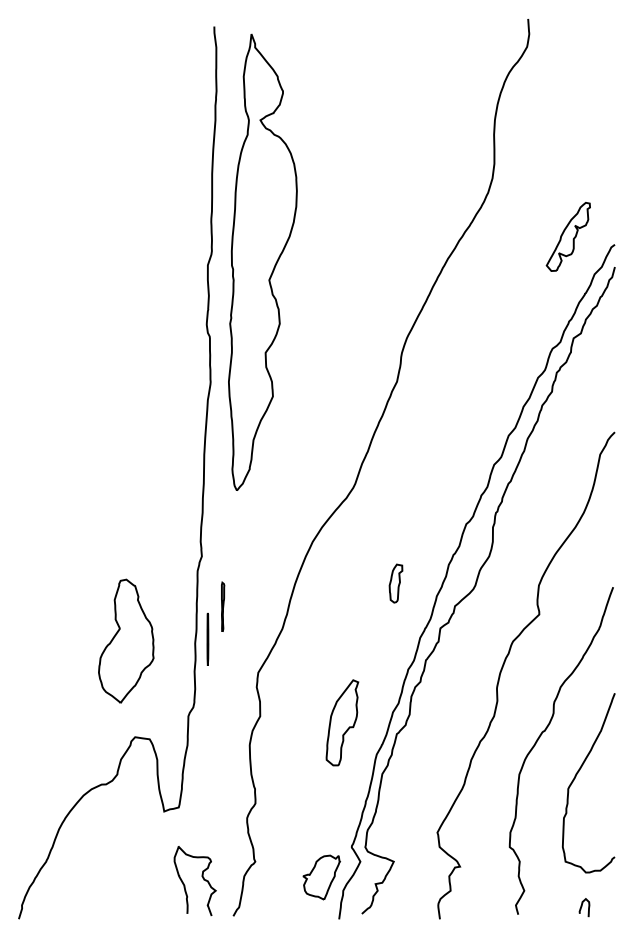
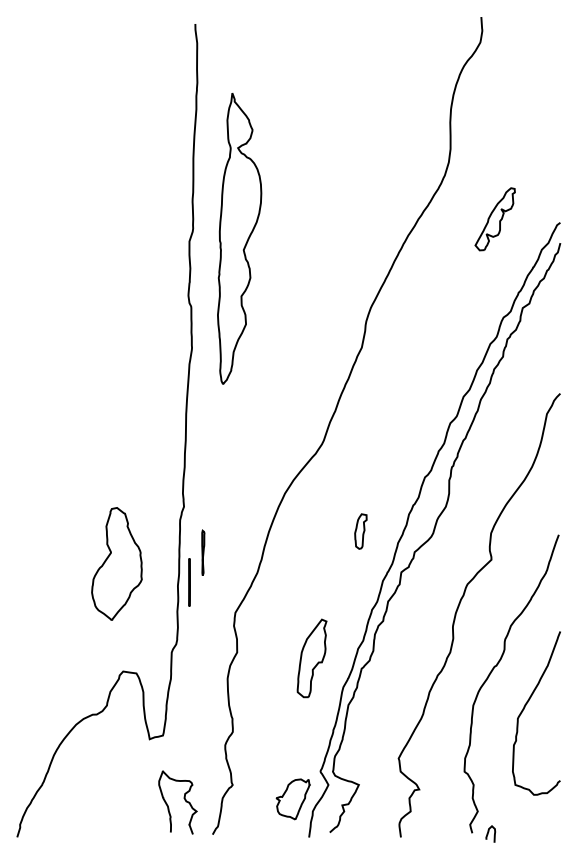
part: (567, 236) -> (494, 218), moved
part: (262, 261) -> (239, 238), size x0.7
part: (126, 640) -> (117, 563), moved
curve: (582, 906) -> (488, 833), moved

